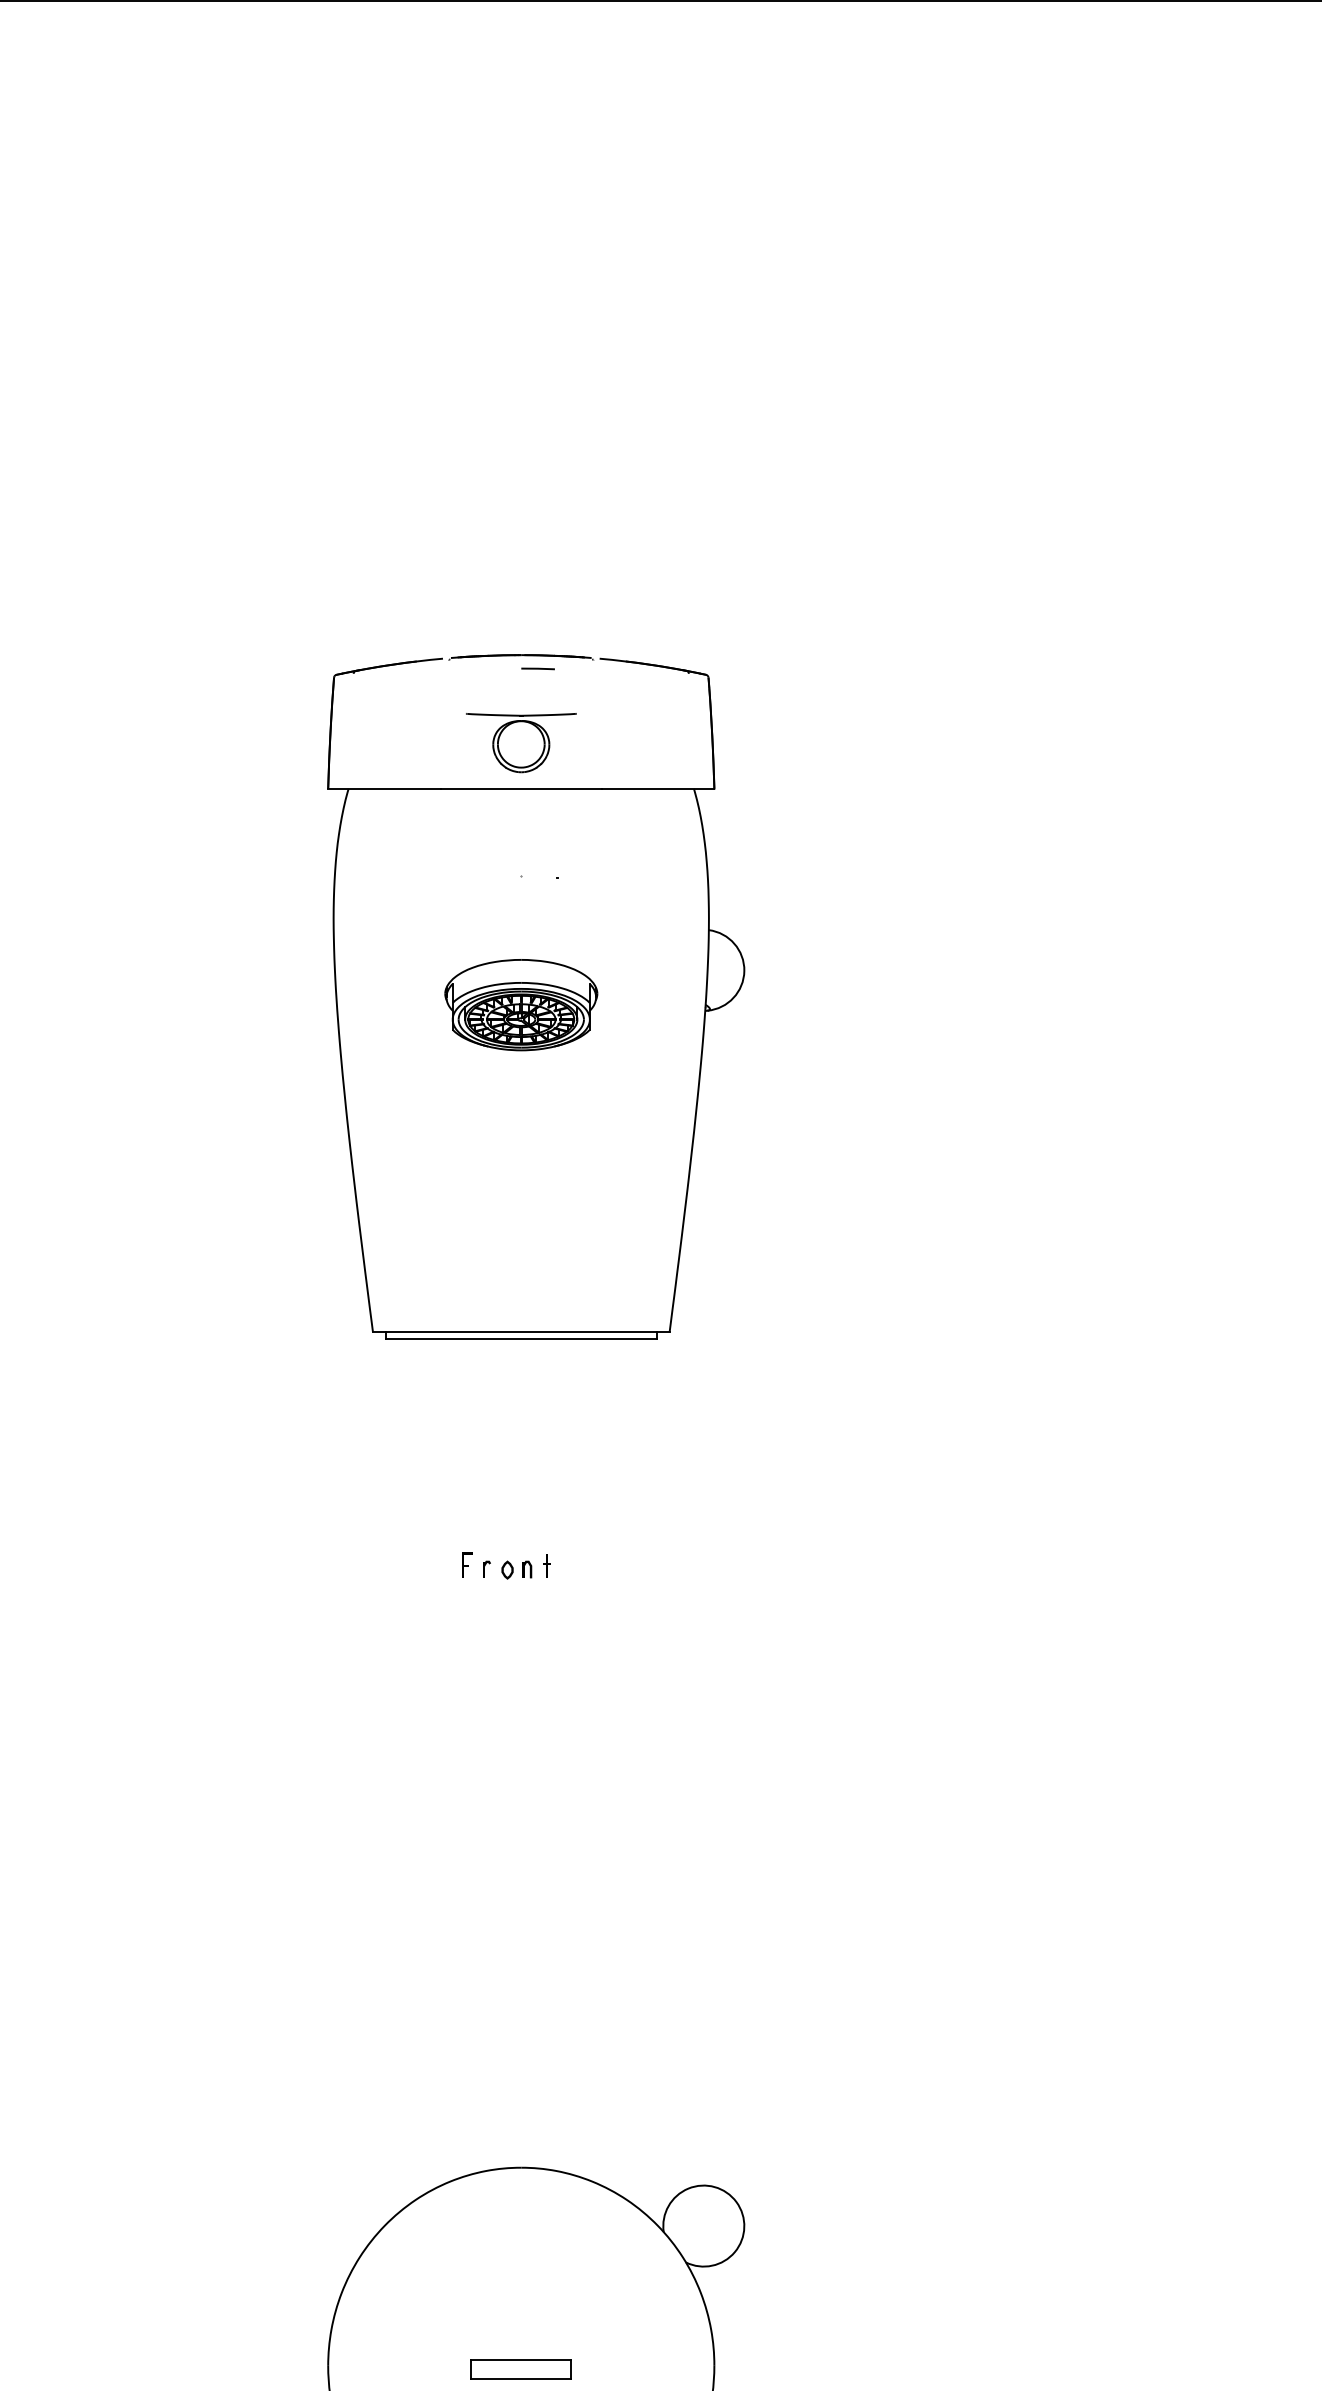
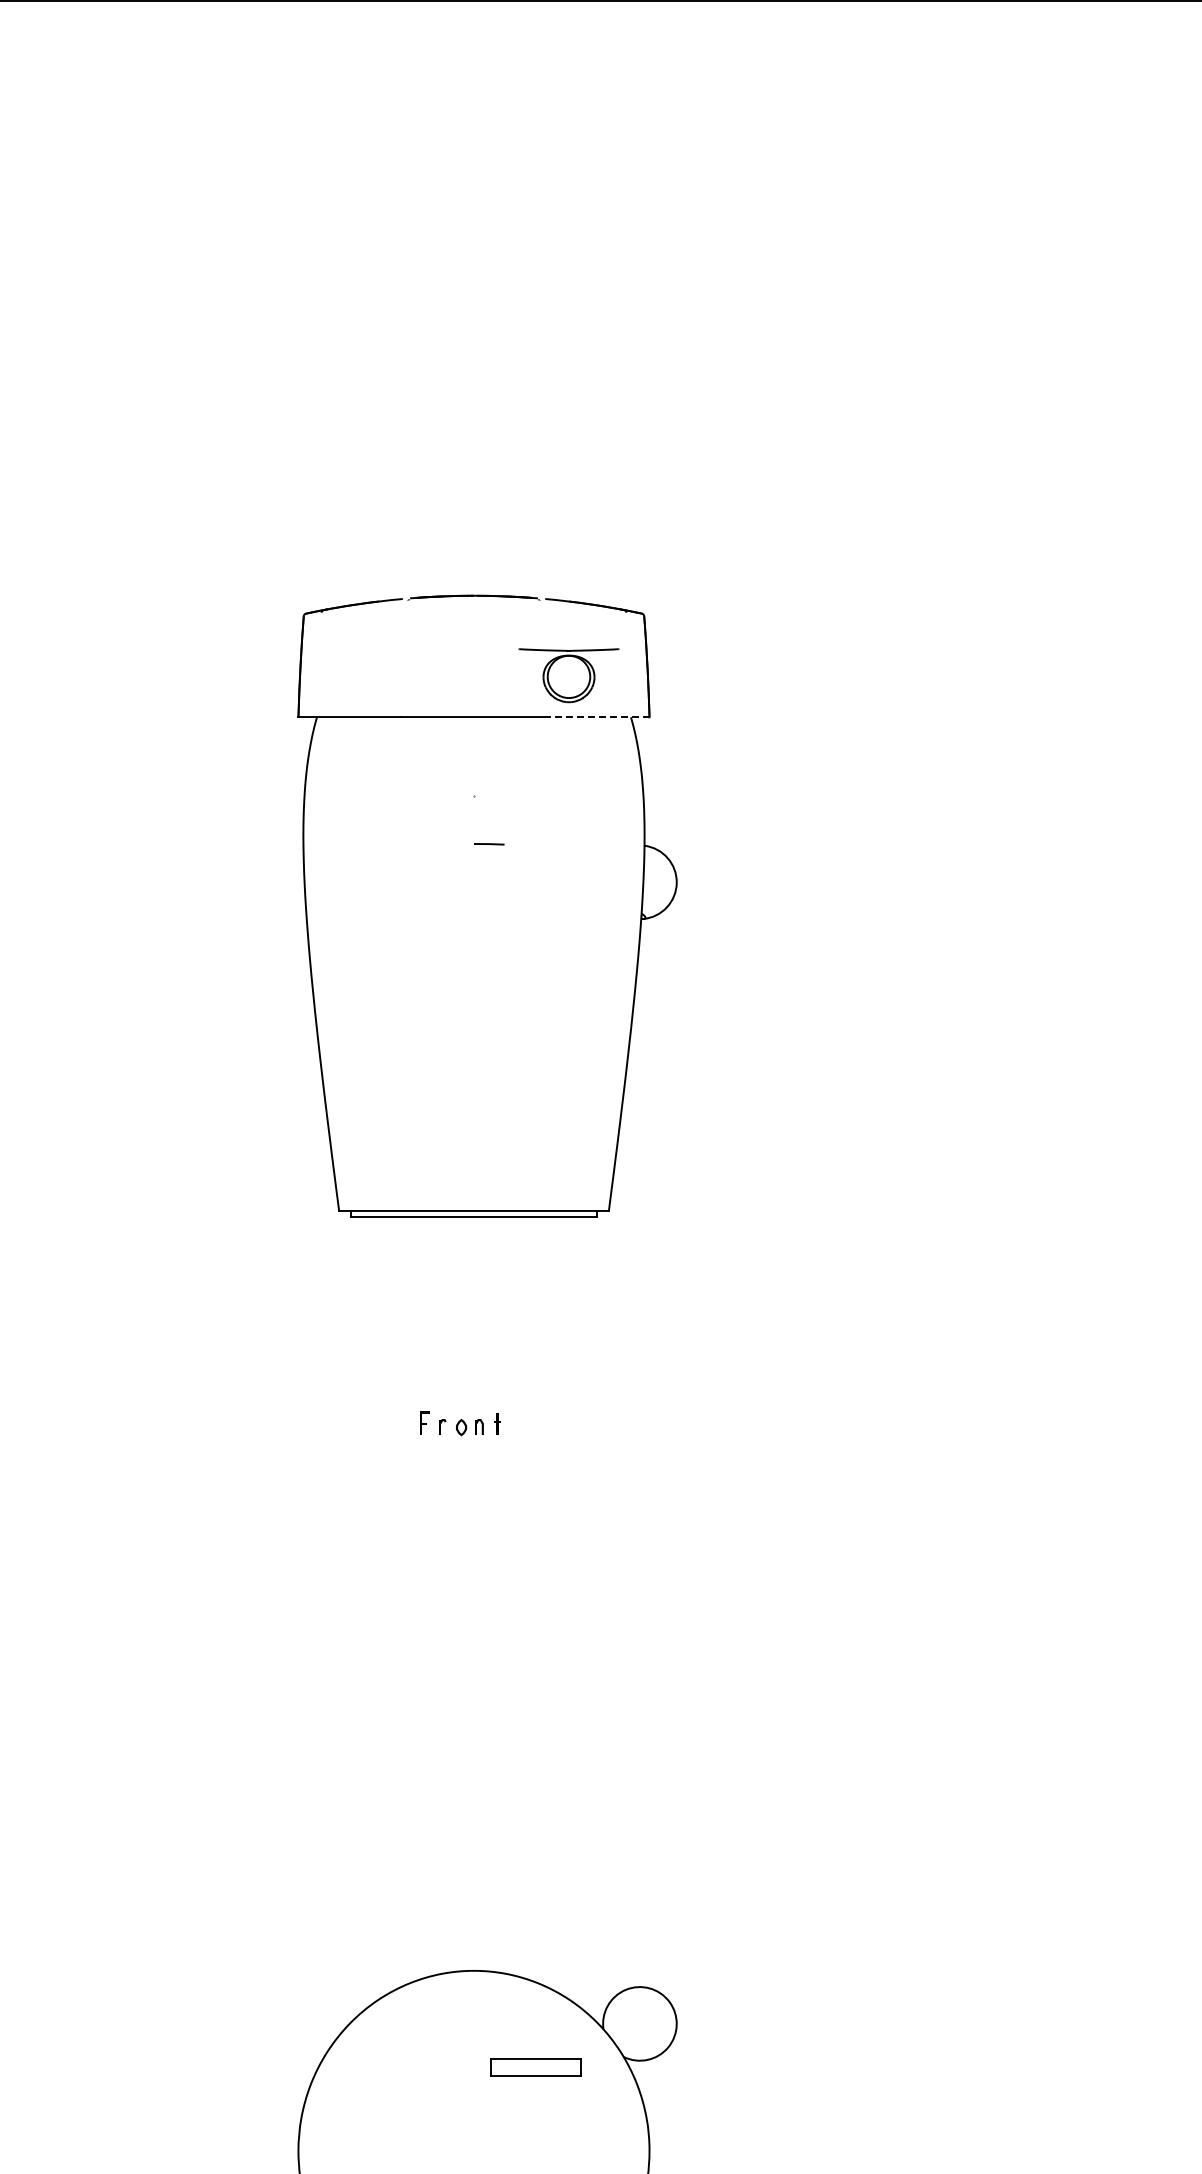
line: (538, 669) -> (489, 844), moved
part: (520, 742) -> (568, 675), moved
line: (657, 789) -> (597, 717), solid -> dashed
part: (520, 1004) -> (473, 913), removed
part: (520, 2369) -> (535, 2067), moved

